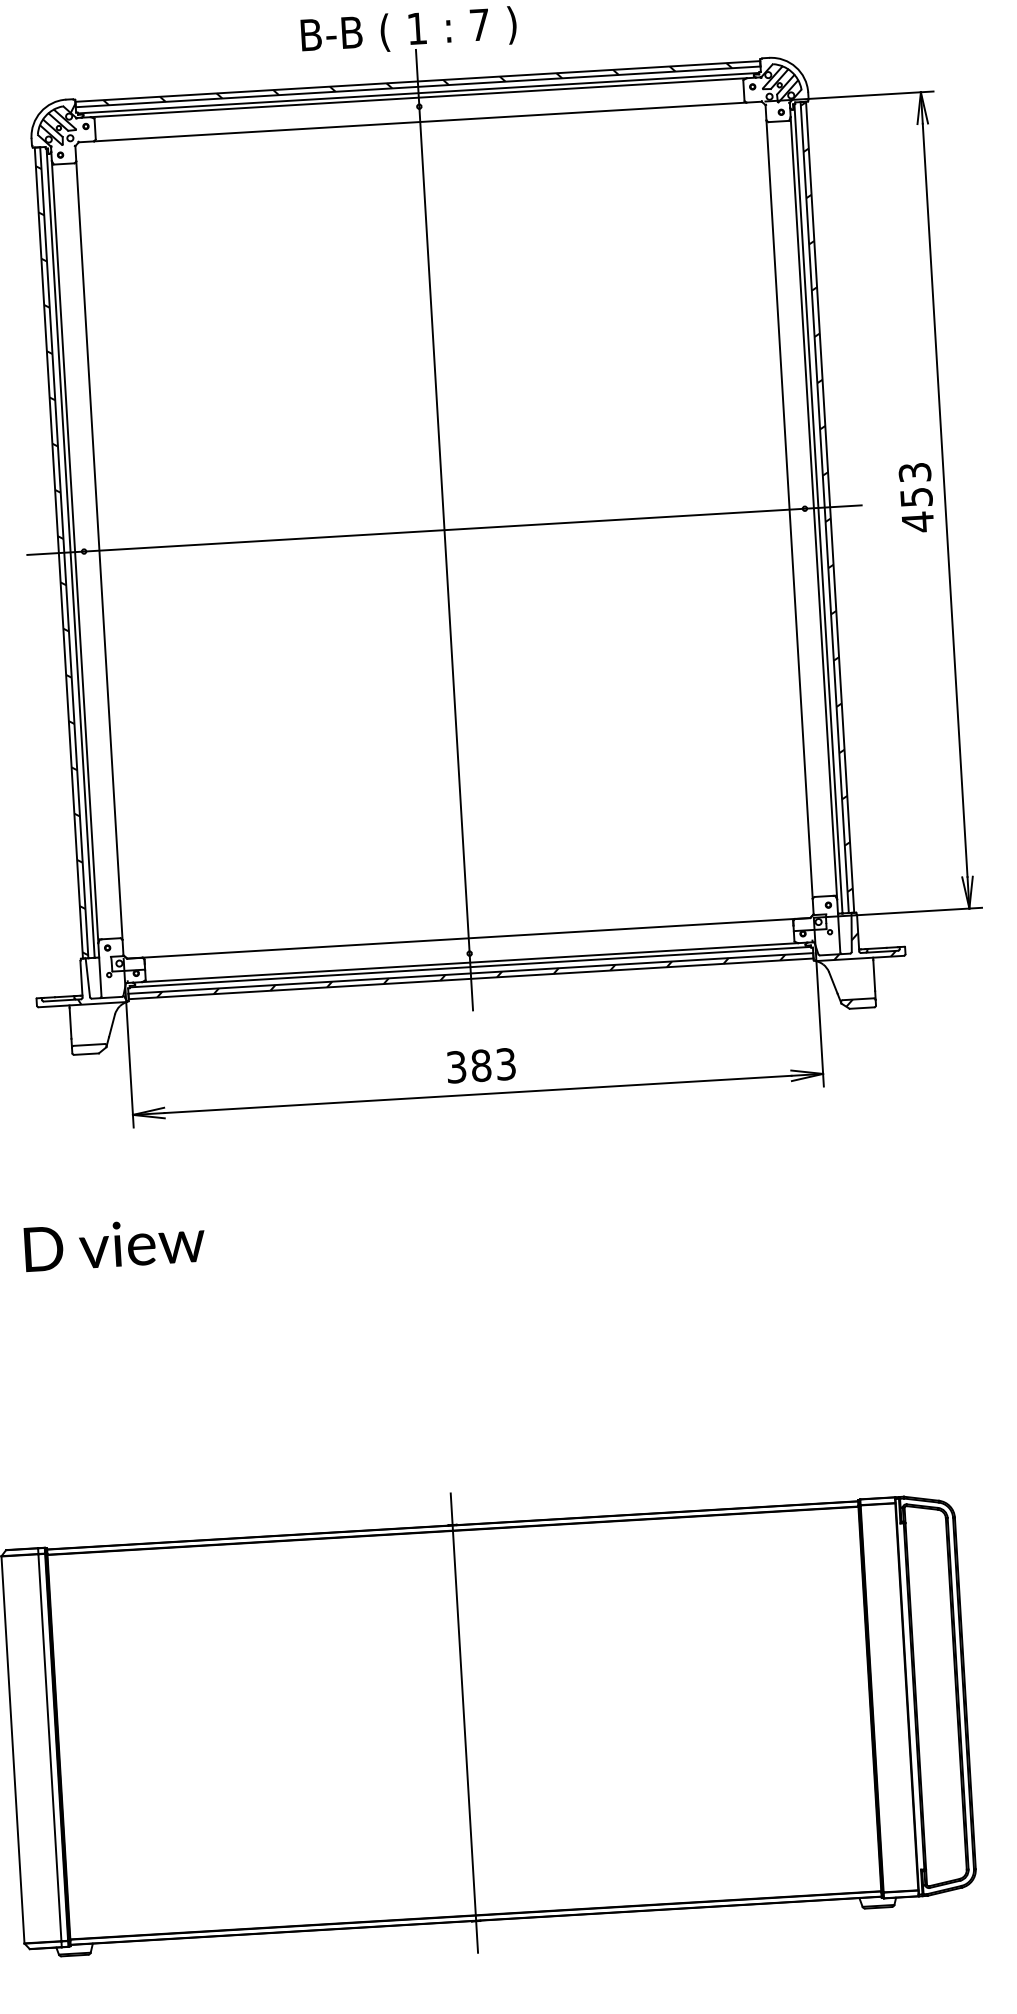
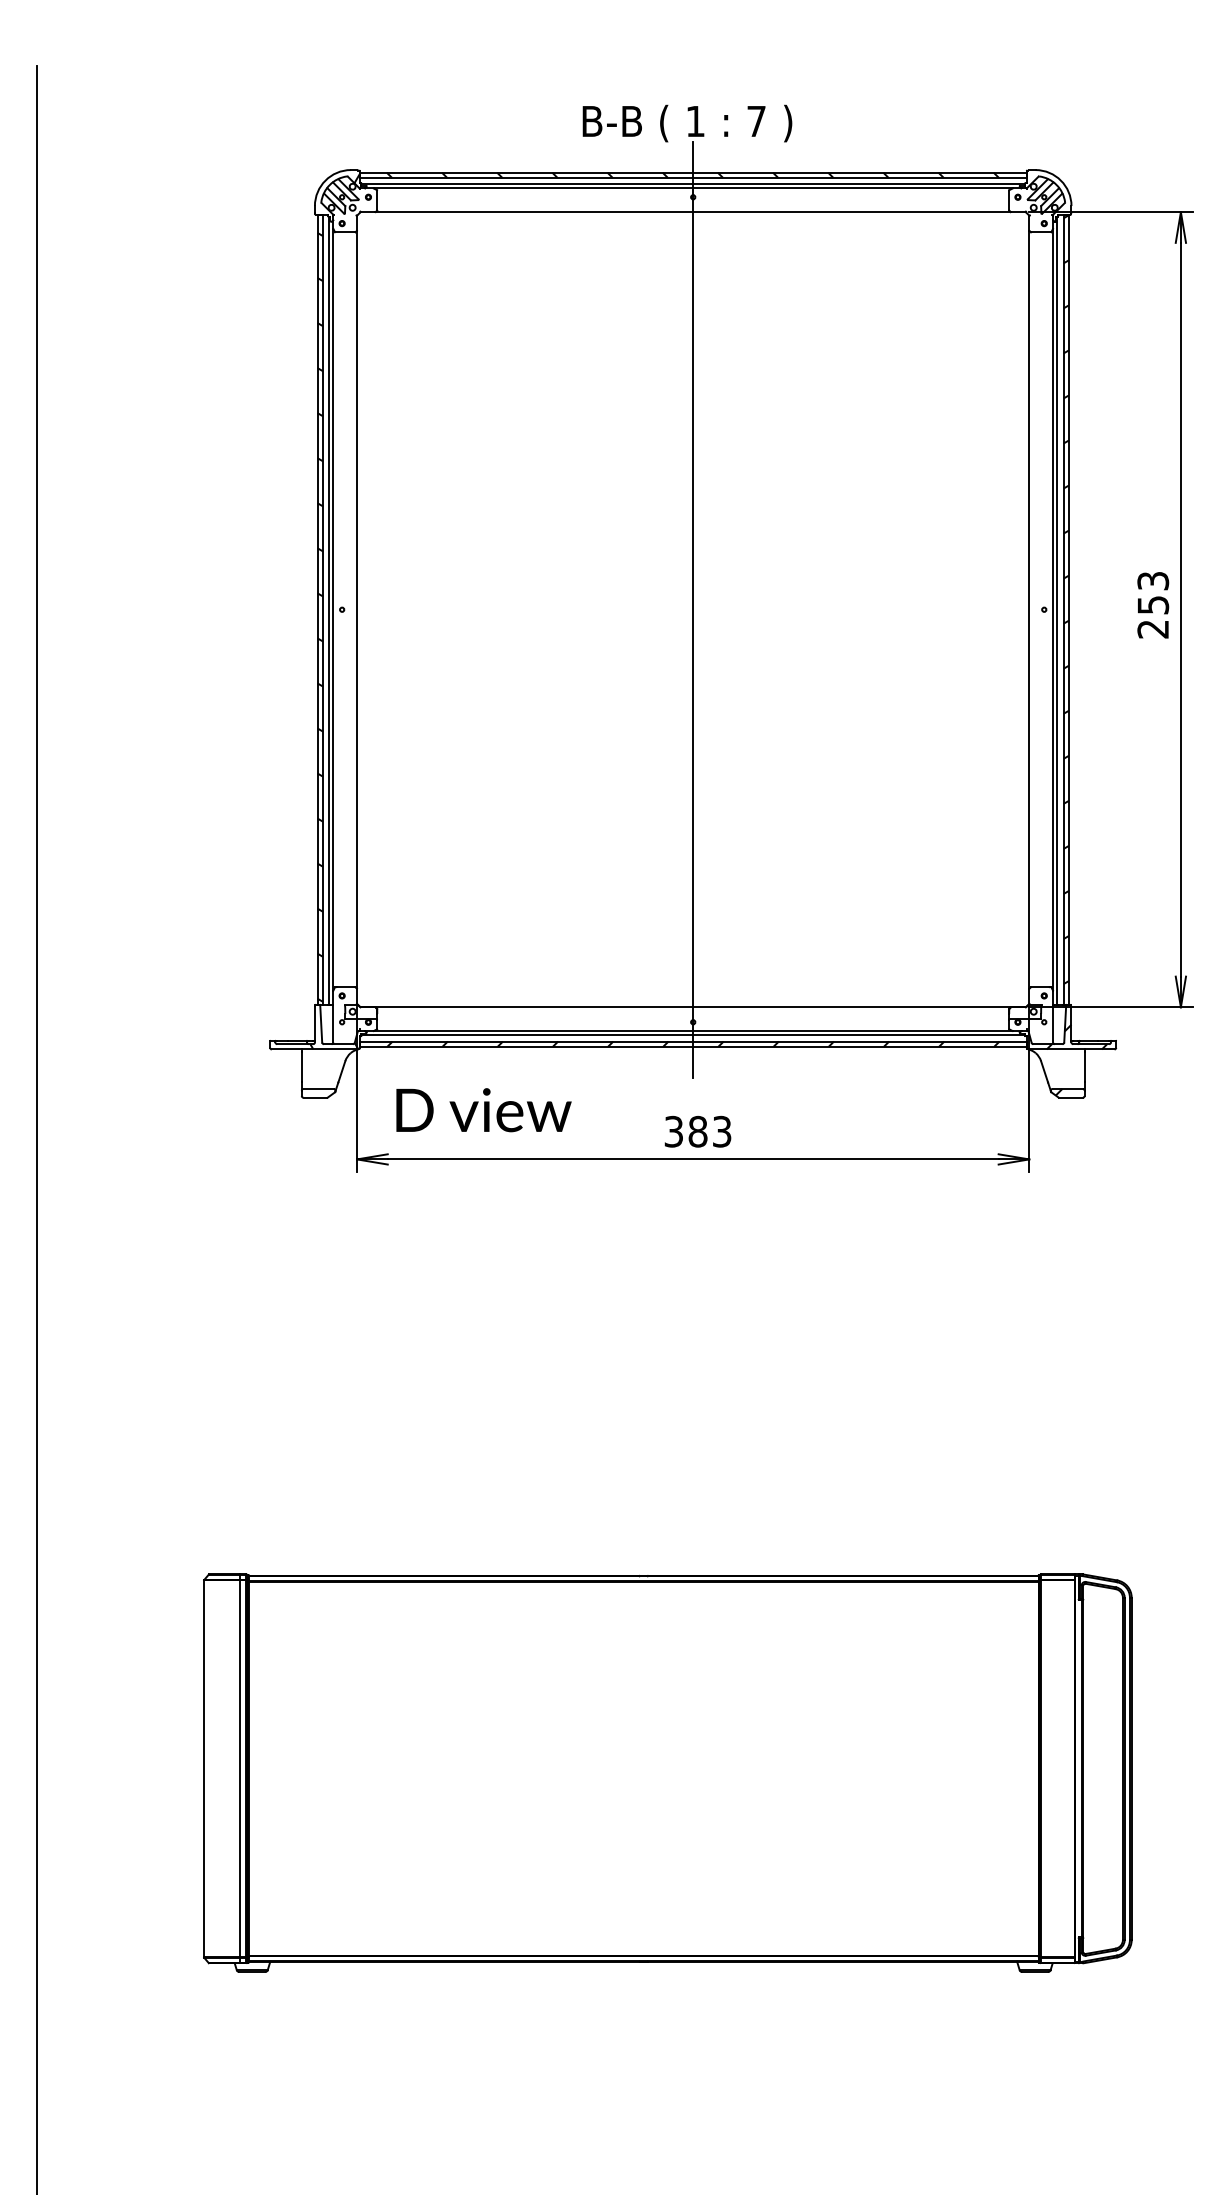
text: (917, 522) -> (1152, 629), 453 -> 253
line: (443, 529) -> (692, 609), removed
text: (114, 1244) -> (483, 1110), moved
line: (464, 1722) -> (643, 1768), removed

